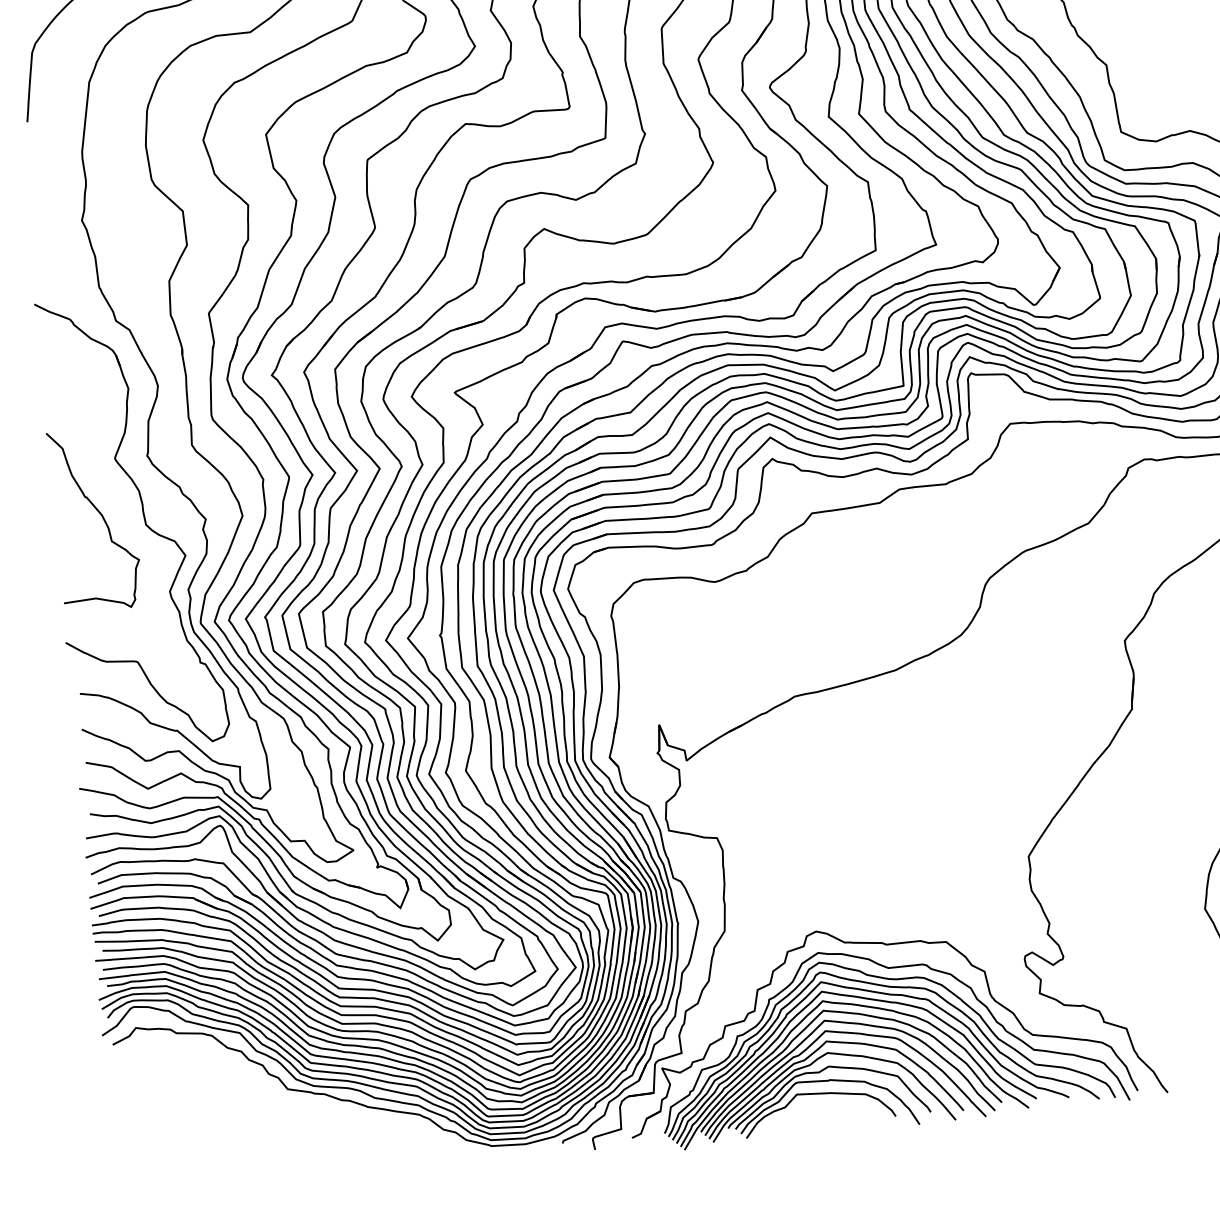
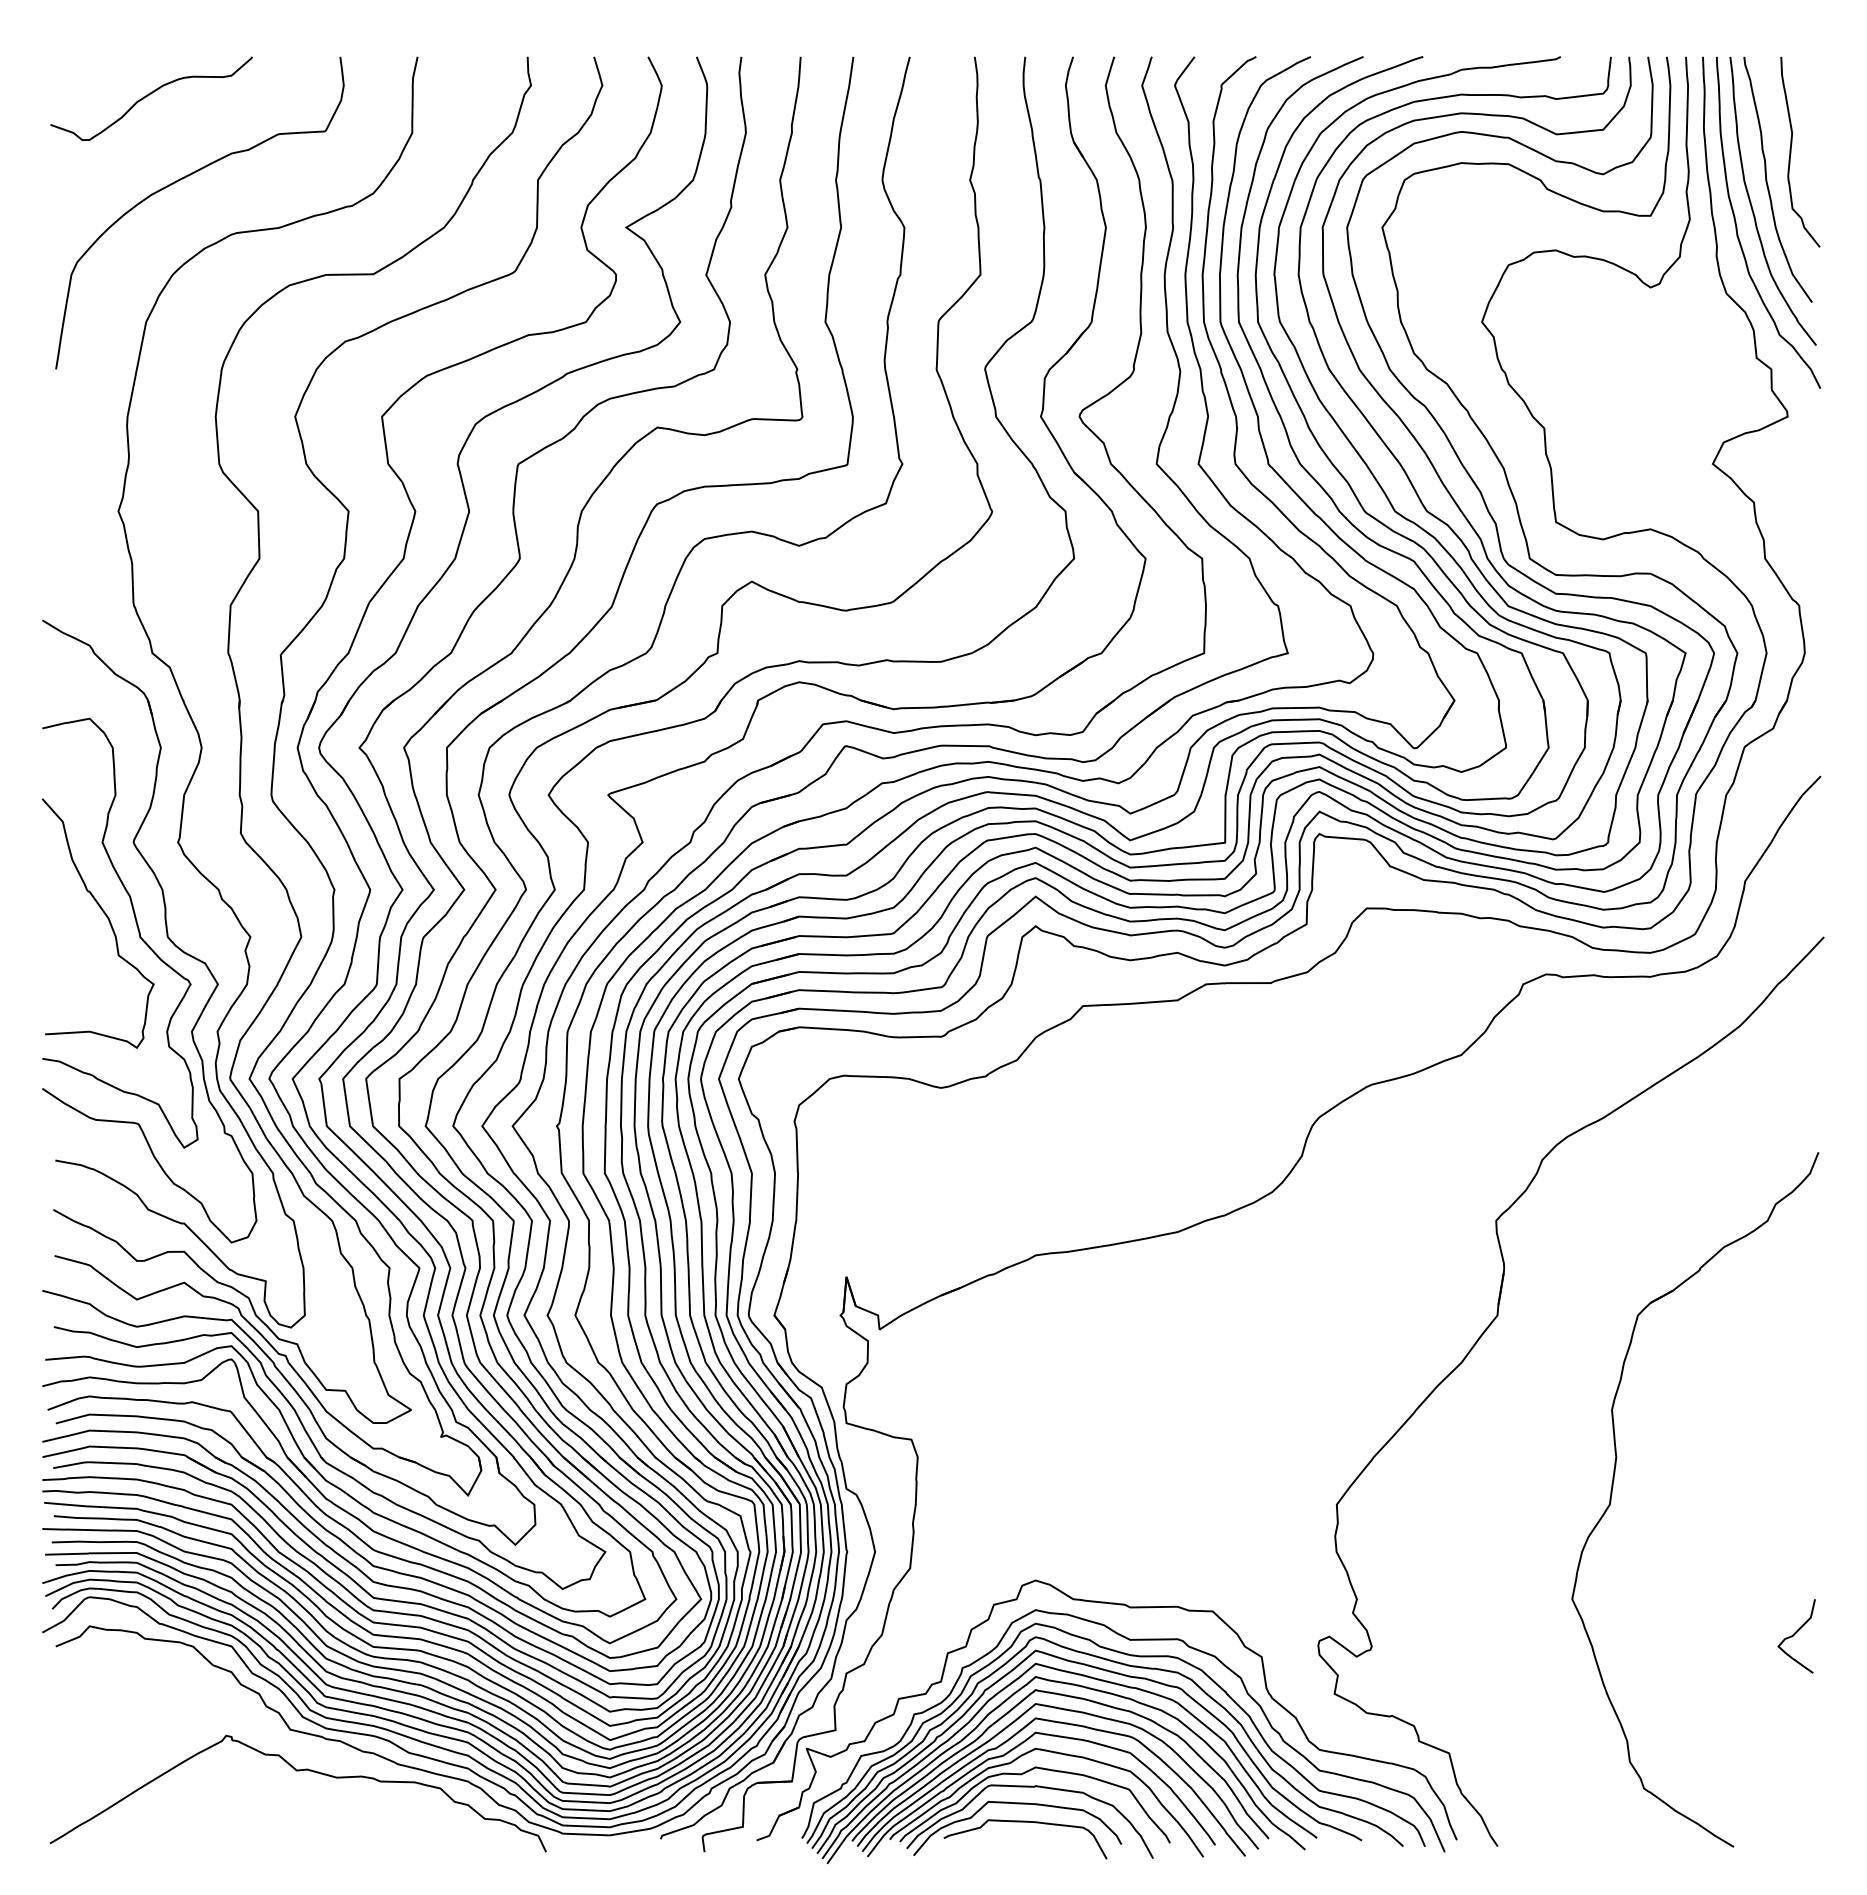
curve: (122, 519) -> (136, 926), added
curve: (825, 1107) -> (1025, 1822), added
curve: (295, 1118) -> (297, 1771), added

